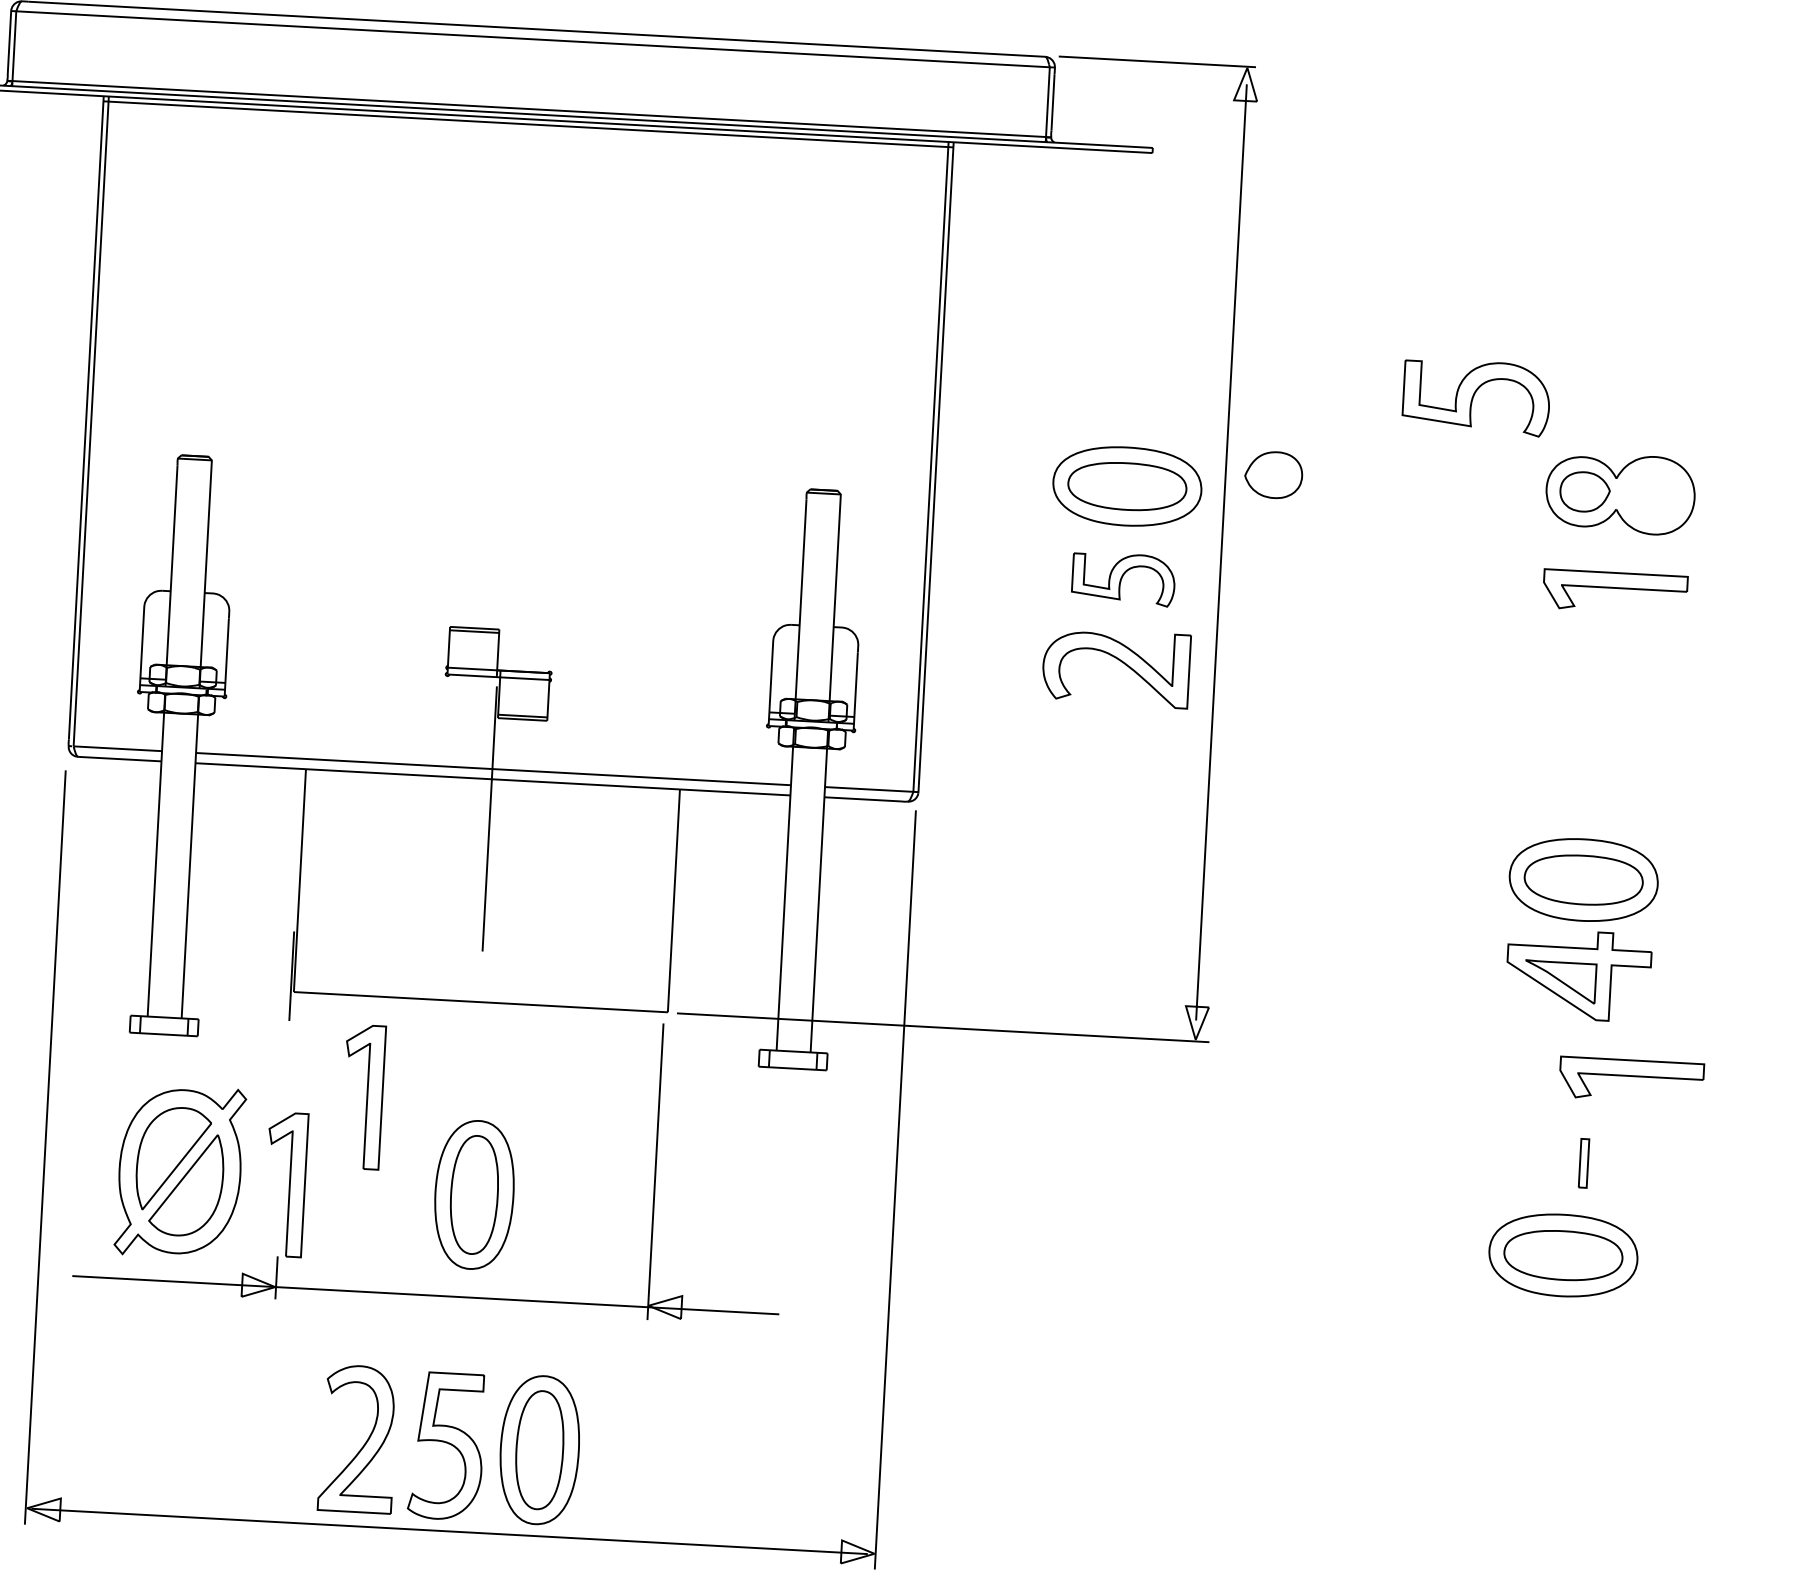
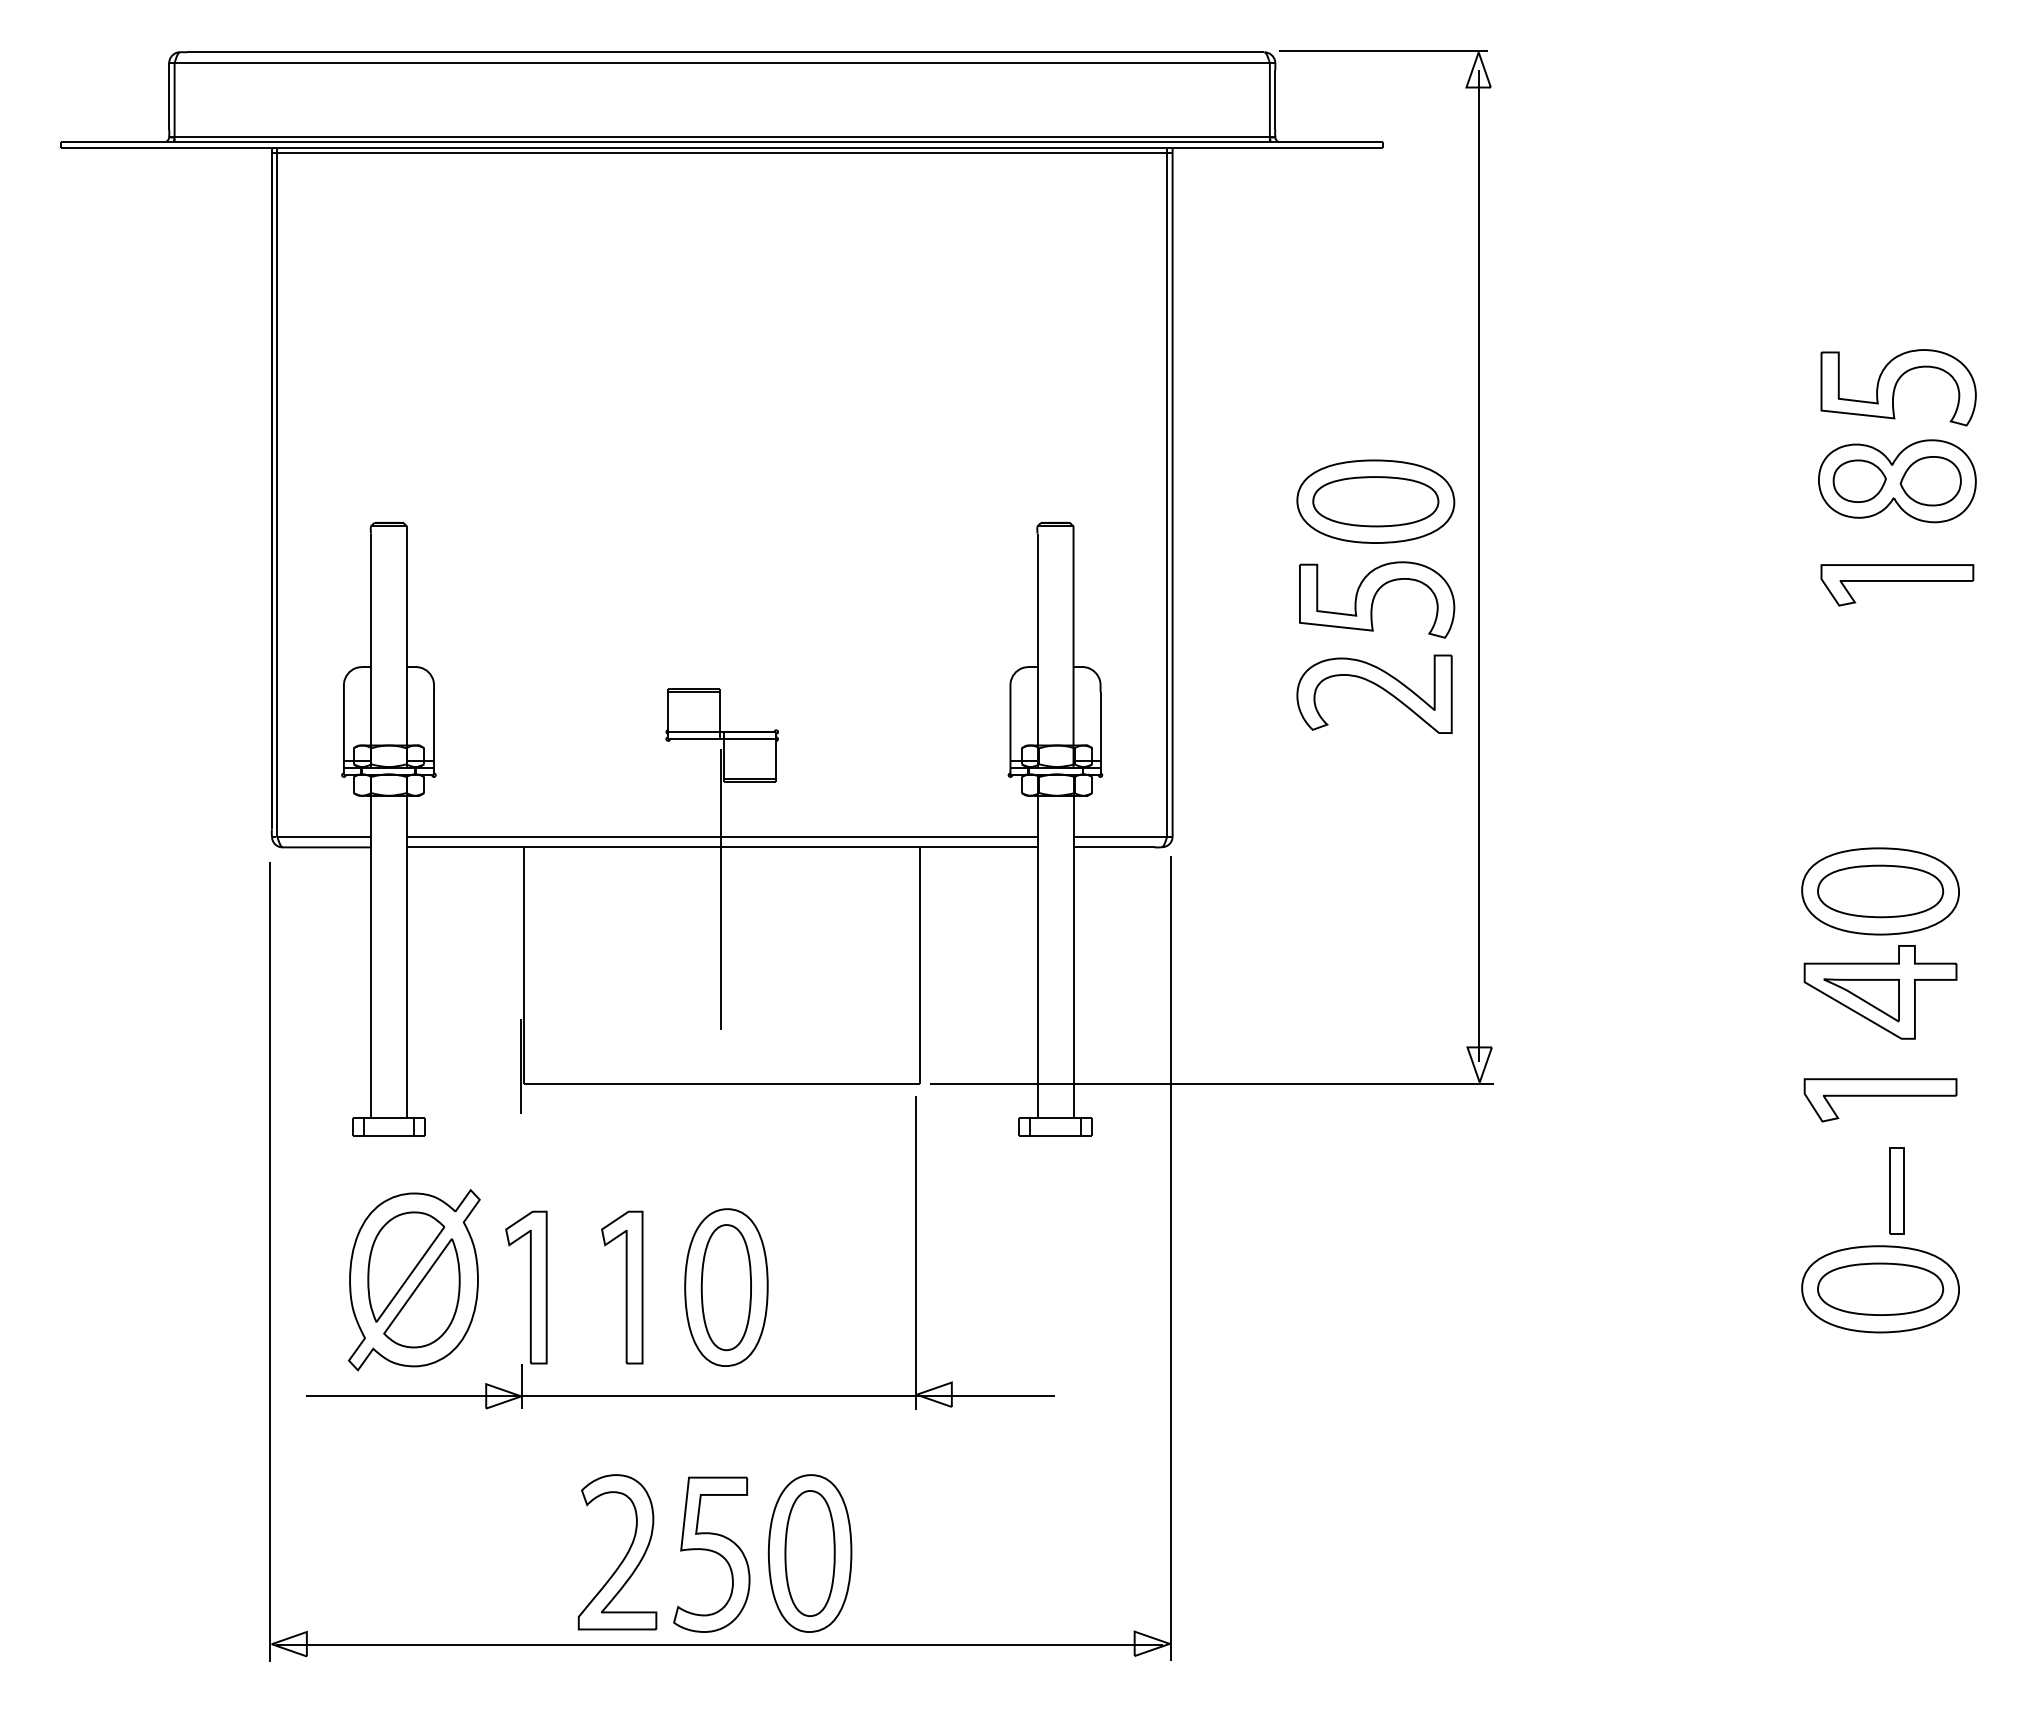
part: (1476, 397) -> (1898, 387), moved
part: (1273, 475) -> (1930, 481), moved
part: (1123, 578) -> (1377, 599), size x1.43
part: (1631, 1080) -> (1880, 1100), moved
part: (363, 1097) -> (622, 1287), moved
part: (1583, 1163) -> (1896, 1190), size x1.67

